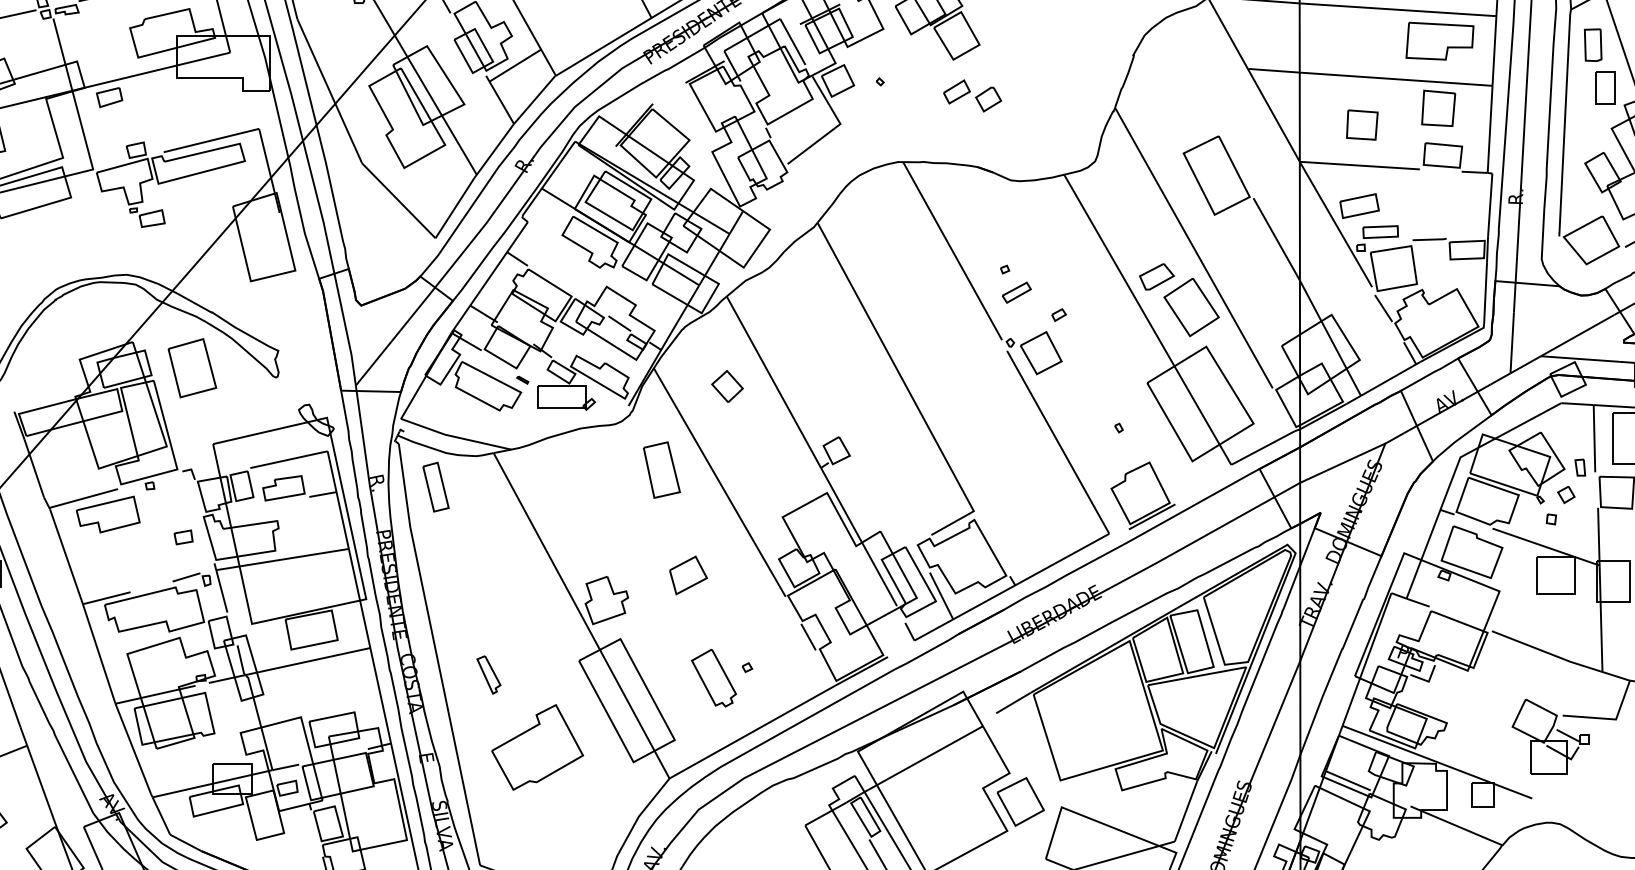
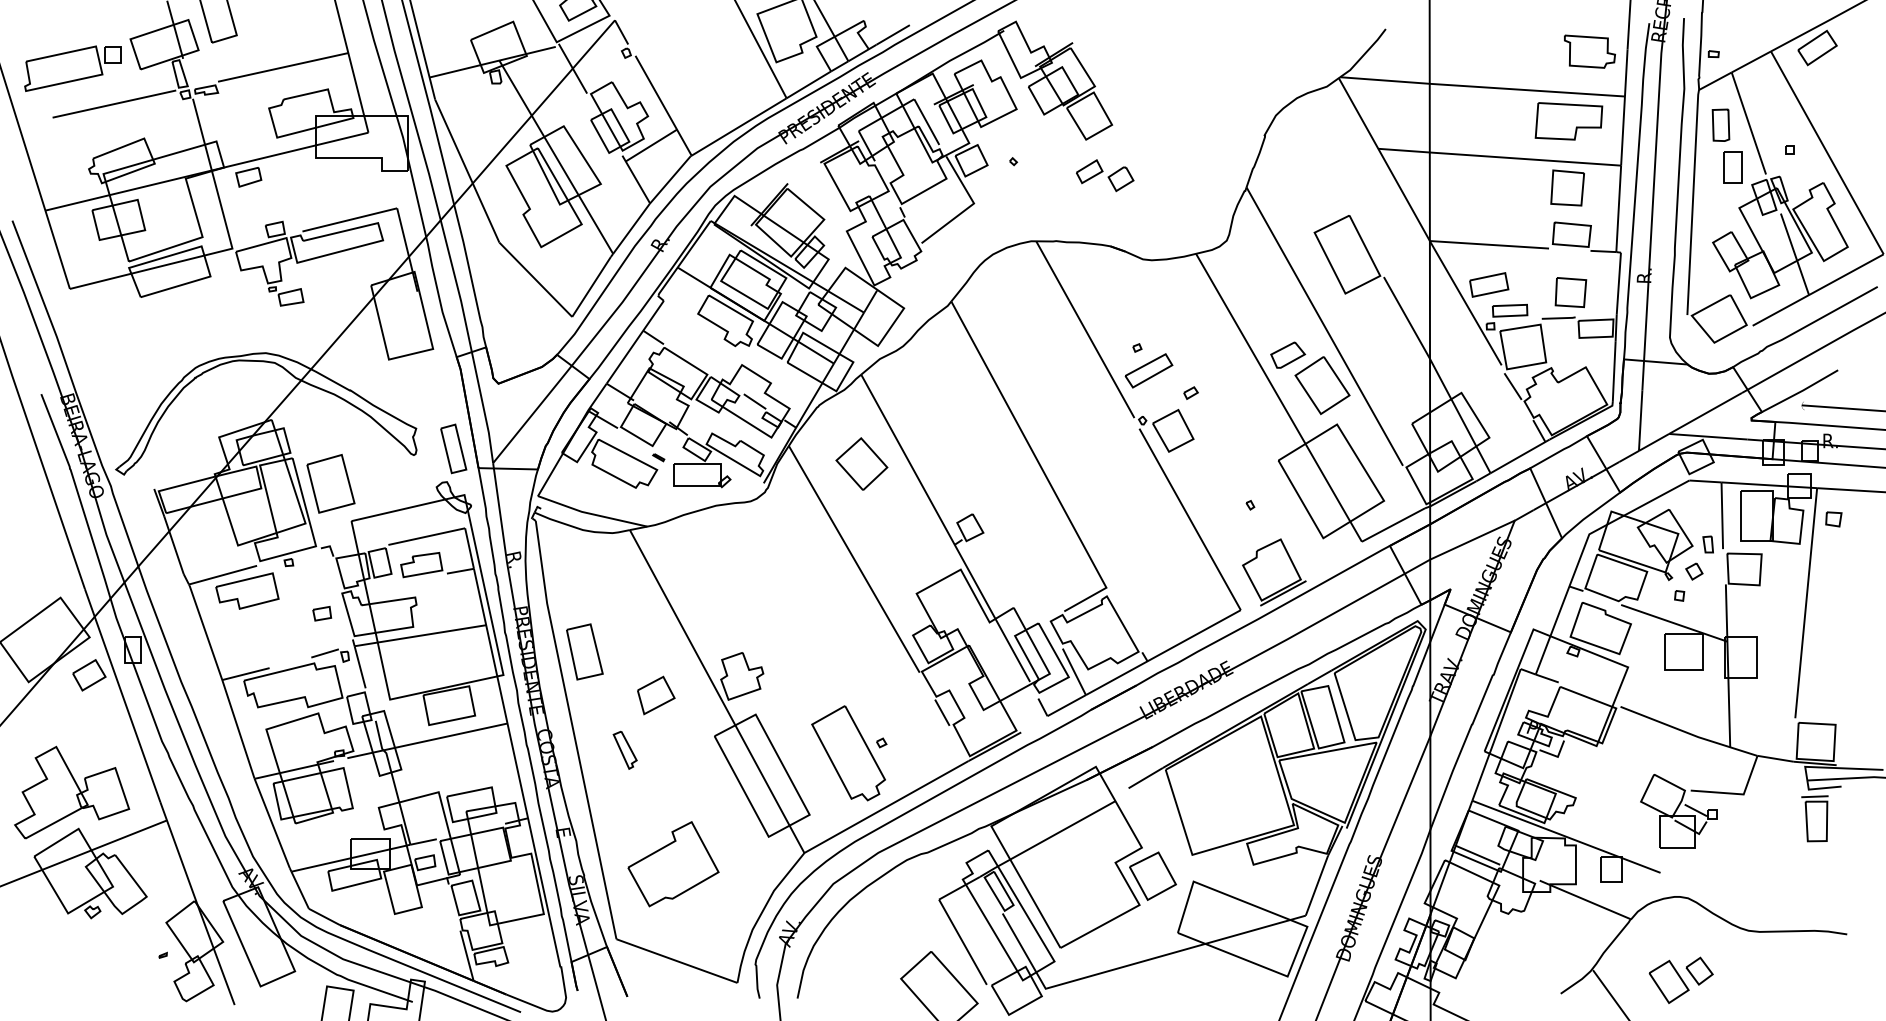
part: (1361, 125) -> (1570, 292), moved
part: (1016, 292) -> (1148, 370), size x1.67
part: (191, 367) -> (330, 483), moved
part: (727, 386) -> (861, 463), size x1.67
part: (661, 469) -> (584, 651), moved
part: (435, 486) -> (453, 448), moved
part: (688, 575) -> (656, 695), moved
part: (713, 678) -> (848, 753), size x1.67
part: (537, 747) -> (673, 864), moved

